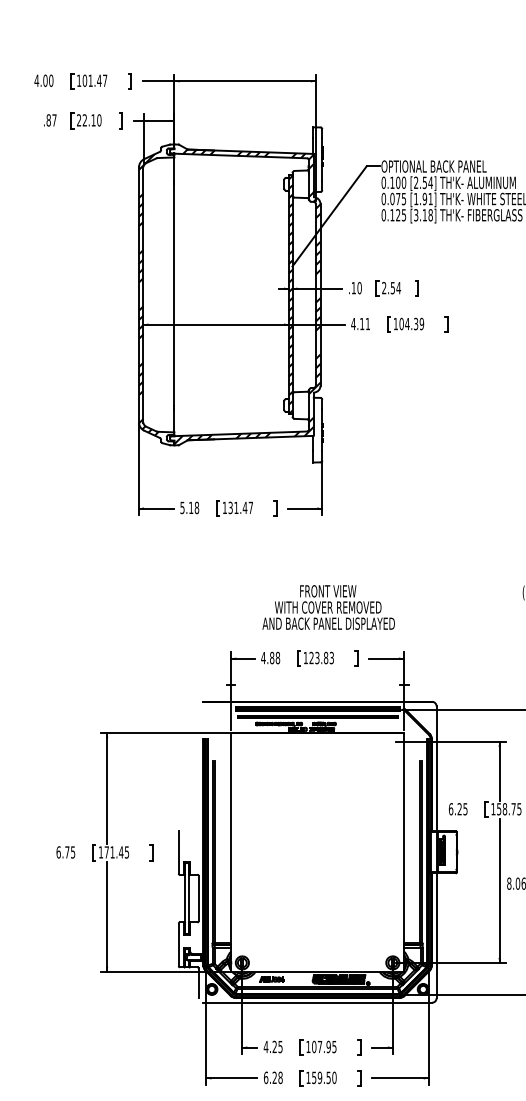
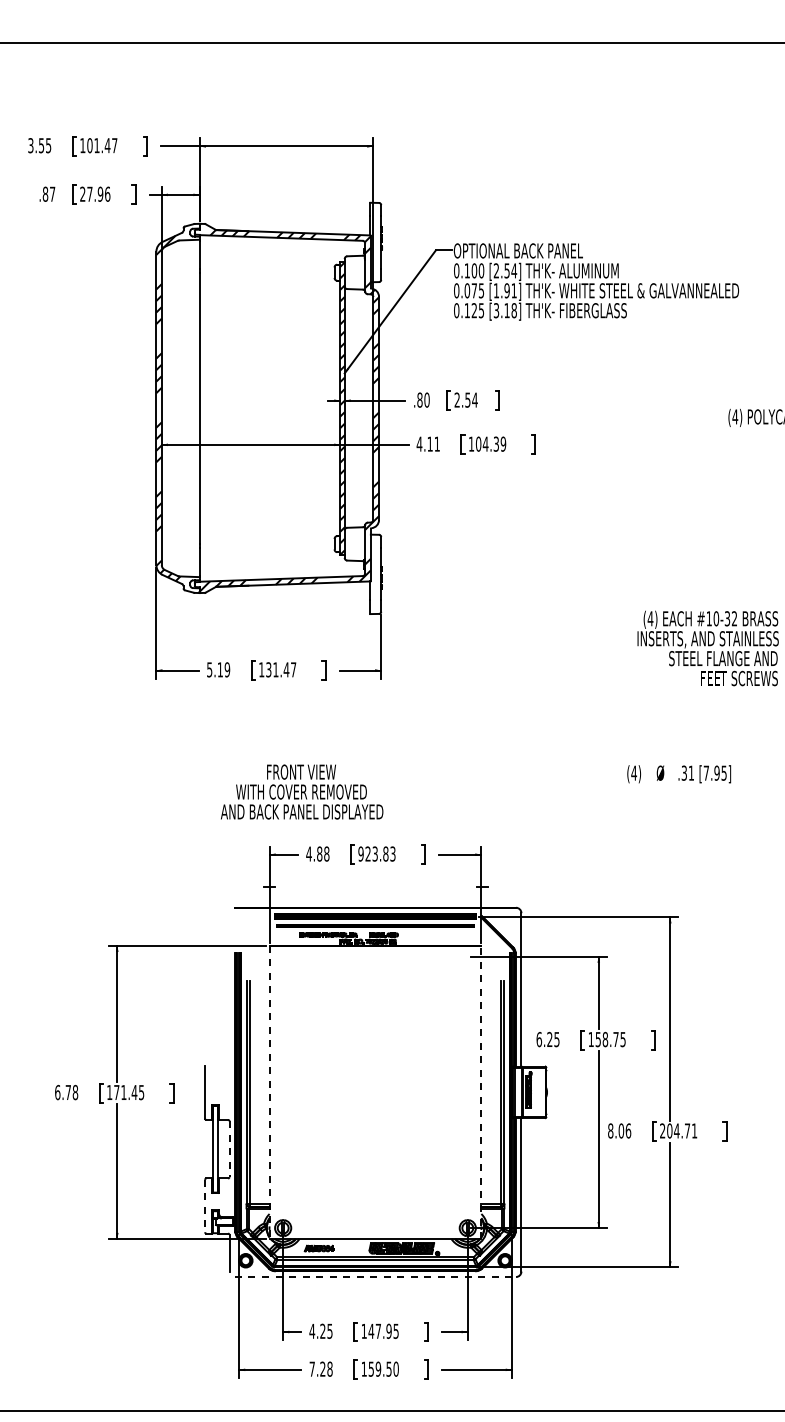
text: (43, 80) -> (39, 145), 4.00 -> 3.55
text: (91, 119) -> (98, 193), 22.10 -> 27.96
text: (353, 287) -> (419, 399), .10 -> .80
text: (197, 507) -> (227, 669), 5.18 -> 5.19
text: (329, 607) -> (302, 791), moved
text: (305, 657) -> (360, 853), 123.83 -> 923.83
text: (73, 852) -> (75, 1092), 6.75 -> 6.78
line: (231, 852) -> (269, 1092), solid -> dashed
line: (404, 852) -> (481, 1092), solid -> dashed
line: (198, 898) -> (229, 1149), solid -> dashed
line: (179, 945) -> (205, 1206), solid -> dashed
line: (317, 1003) -> (375, 1277), solid -> dashed
text: (314, 1046) -> (371, 1330), 107.95 -> 147.95
text: (266, 1077) -> (312, 1368), 6.28 -> 7.28

